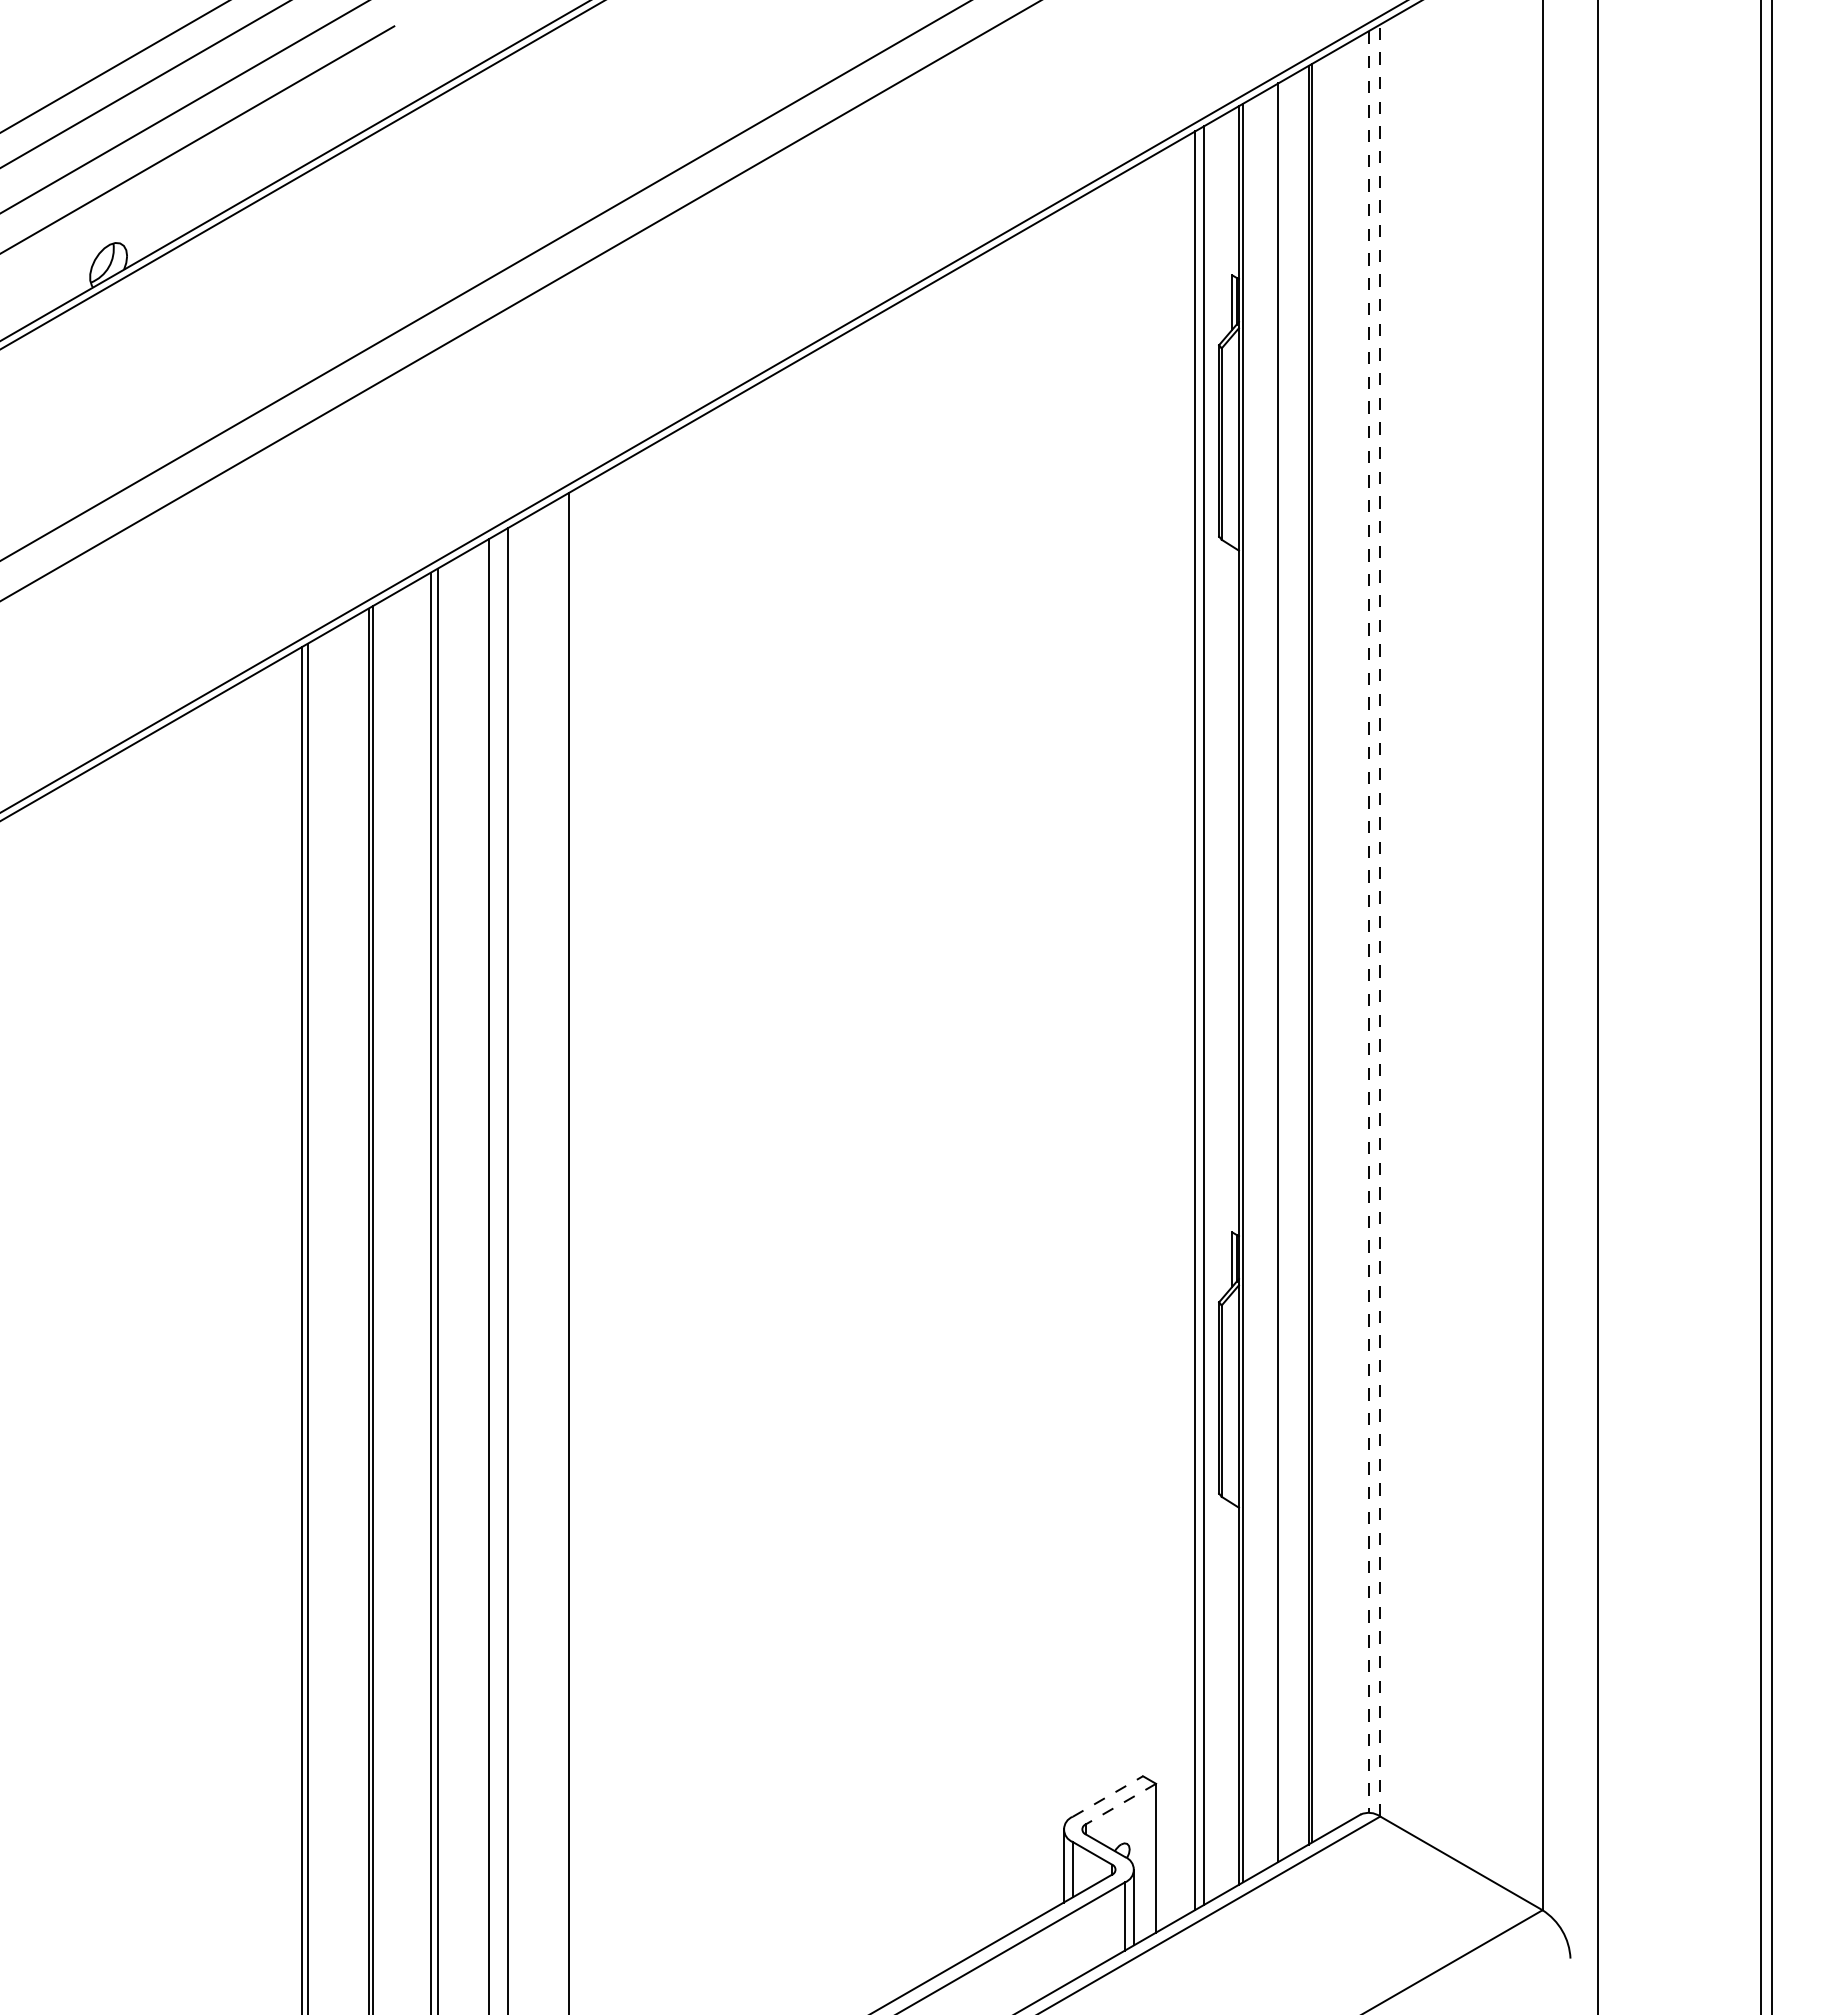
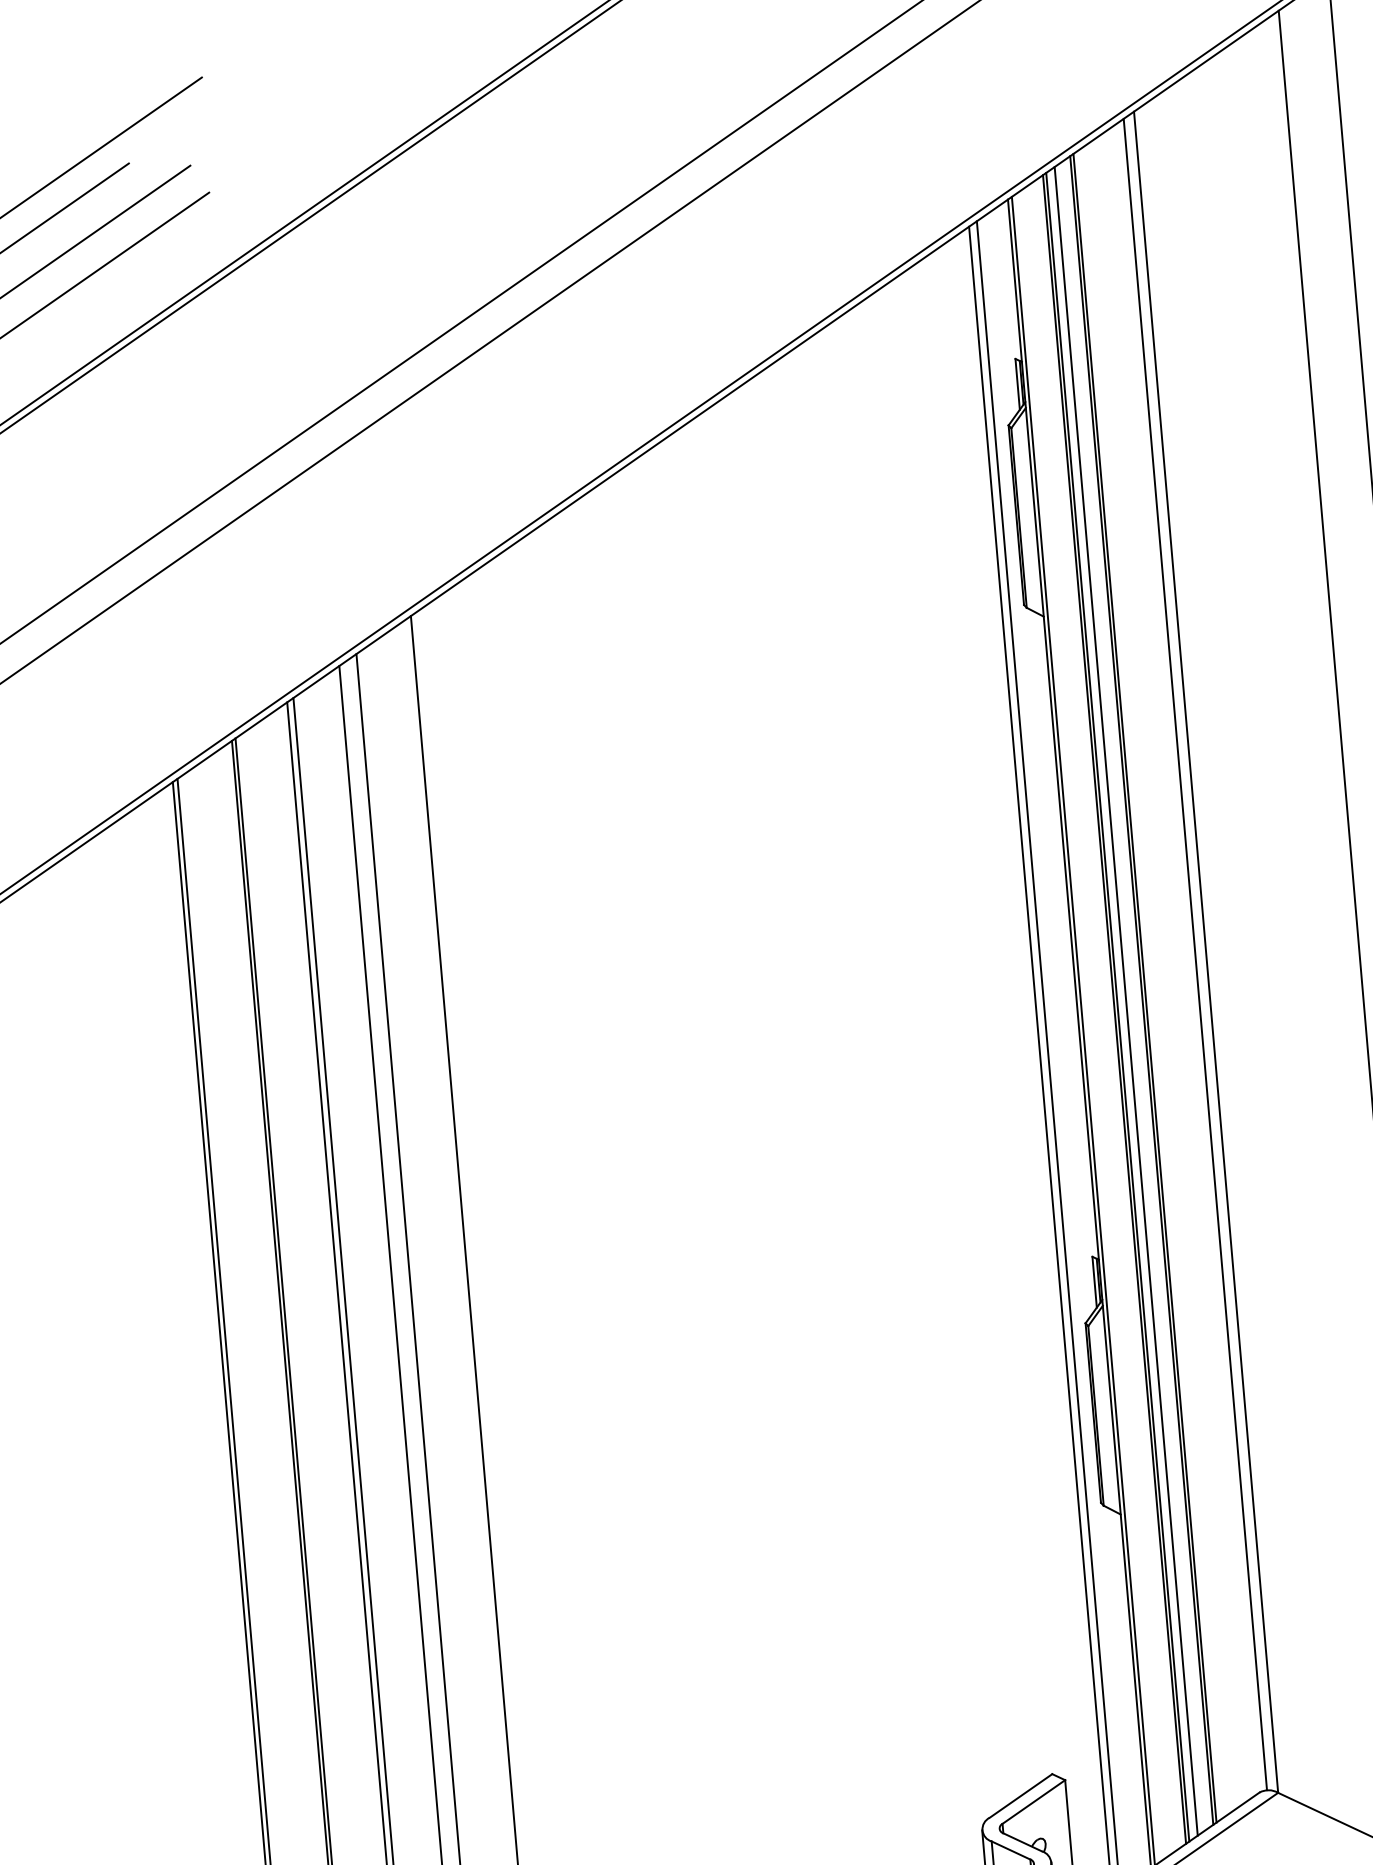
line: (1380, 920) -> (1206, 952), dashed -> solid
line: (1368, 922) -> (1195, 955), dashed -> solid
line: (1291, 964) -> (1126, 1000), added
line: (1281, 970) -> (1117, 1007), added
line: (1107, 1796) -> (1020, 1795), dashed -> solid
line: (1120, 1804) -> (1033, 1802), dashed -> solid

